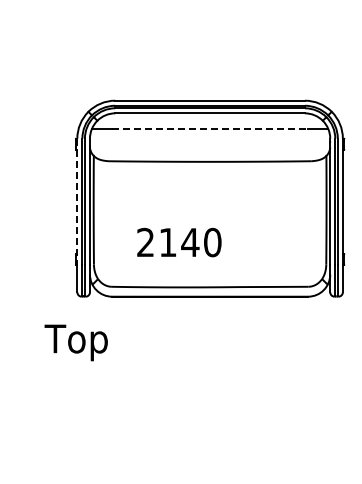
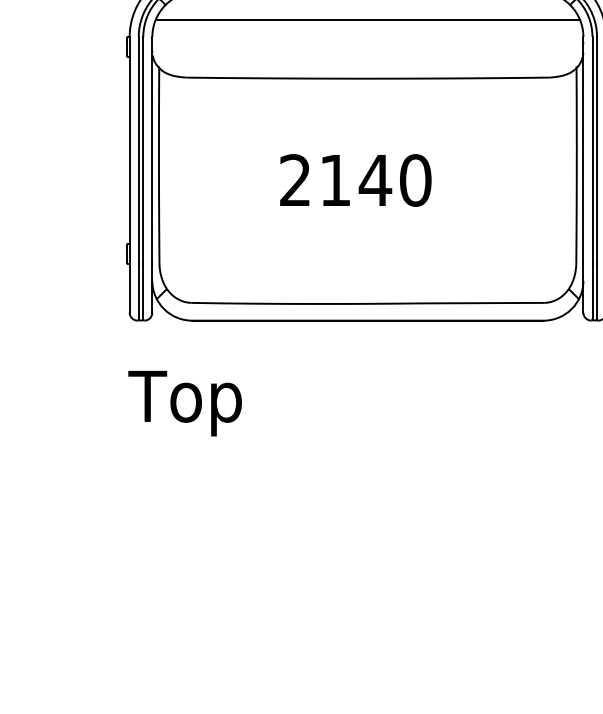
line: (210, 129) -> (368, 20), dashed -> solid
line: (77, 202) -> (129, 151), dashed -> solid
text: (179, 242) -> (356, 180), moved
text: (75, 342) -> (183, 402), moved

